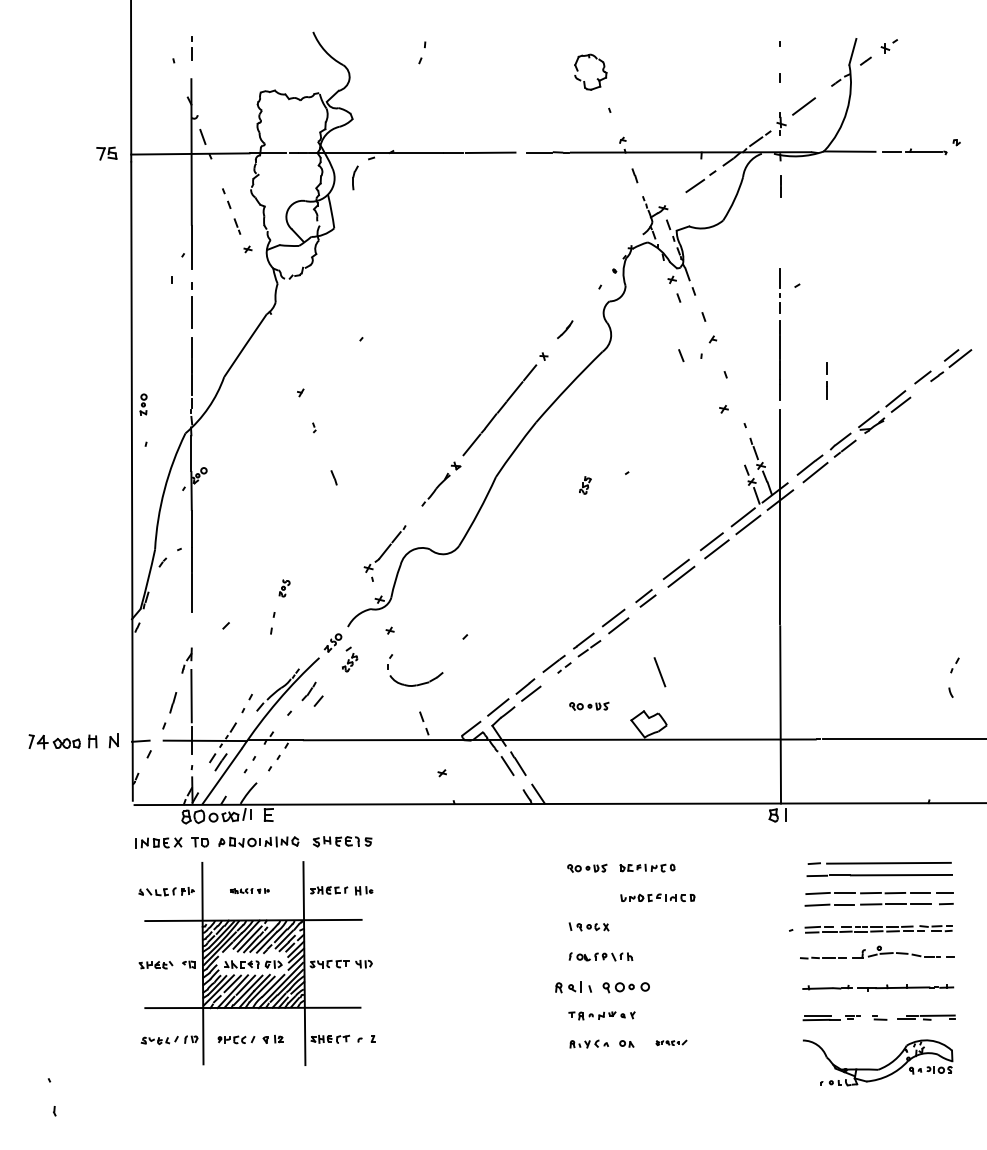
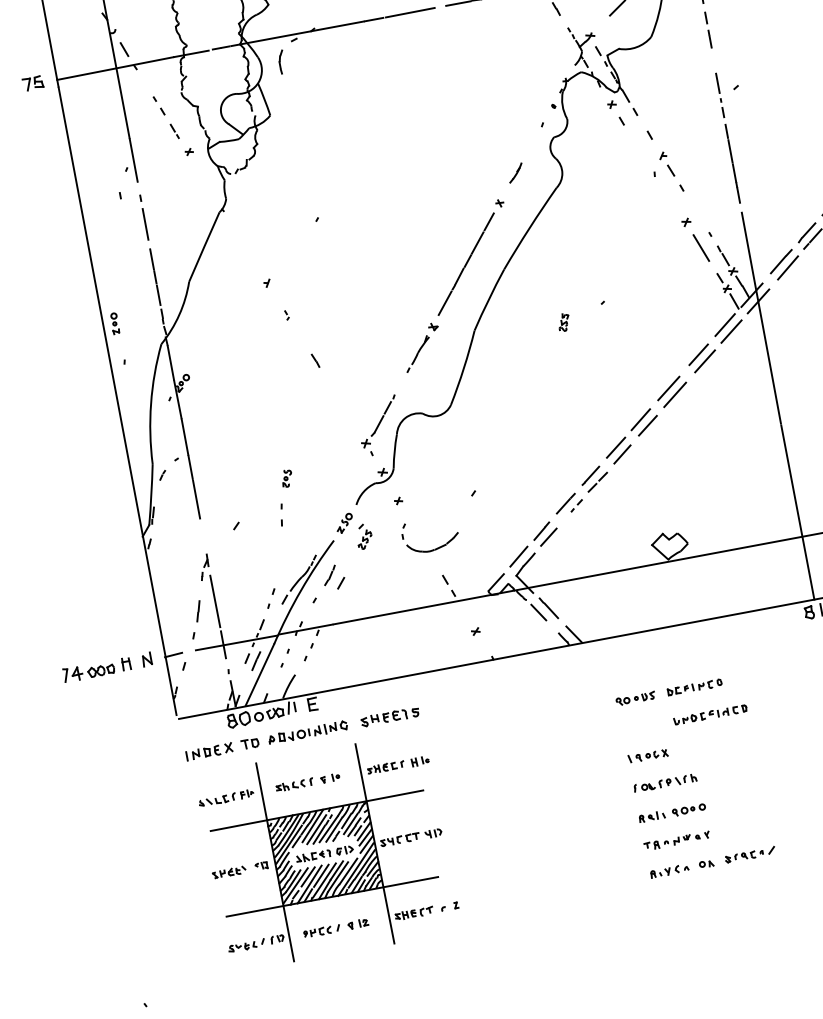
line: (681, 355) -> (671, 170), moved
line: (826, 381) -> (708, 30), moved
part: (645, 598) -> (643, 422), size x1.43
line: (659, 672) -> (700, 248), moved
part: (589, 705) -> (608, 538), removed
part: (249, 890) -> (307, 782), size x1.67
part: (602, 987) -> (672, 813), size x0.71
part: (671, 1042) -> (750, 854), size x1.67

